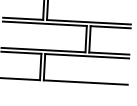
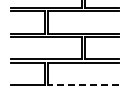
line: (85, 82) -> (83, 84), solid -> dashed

